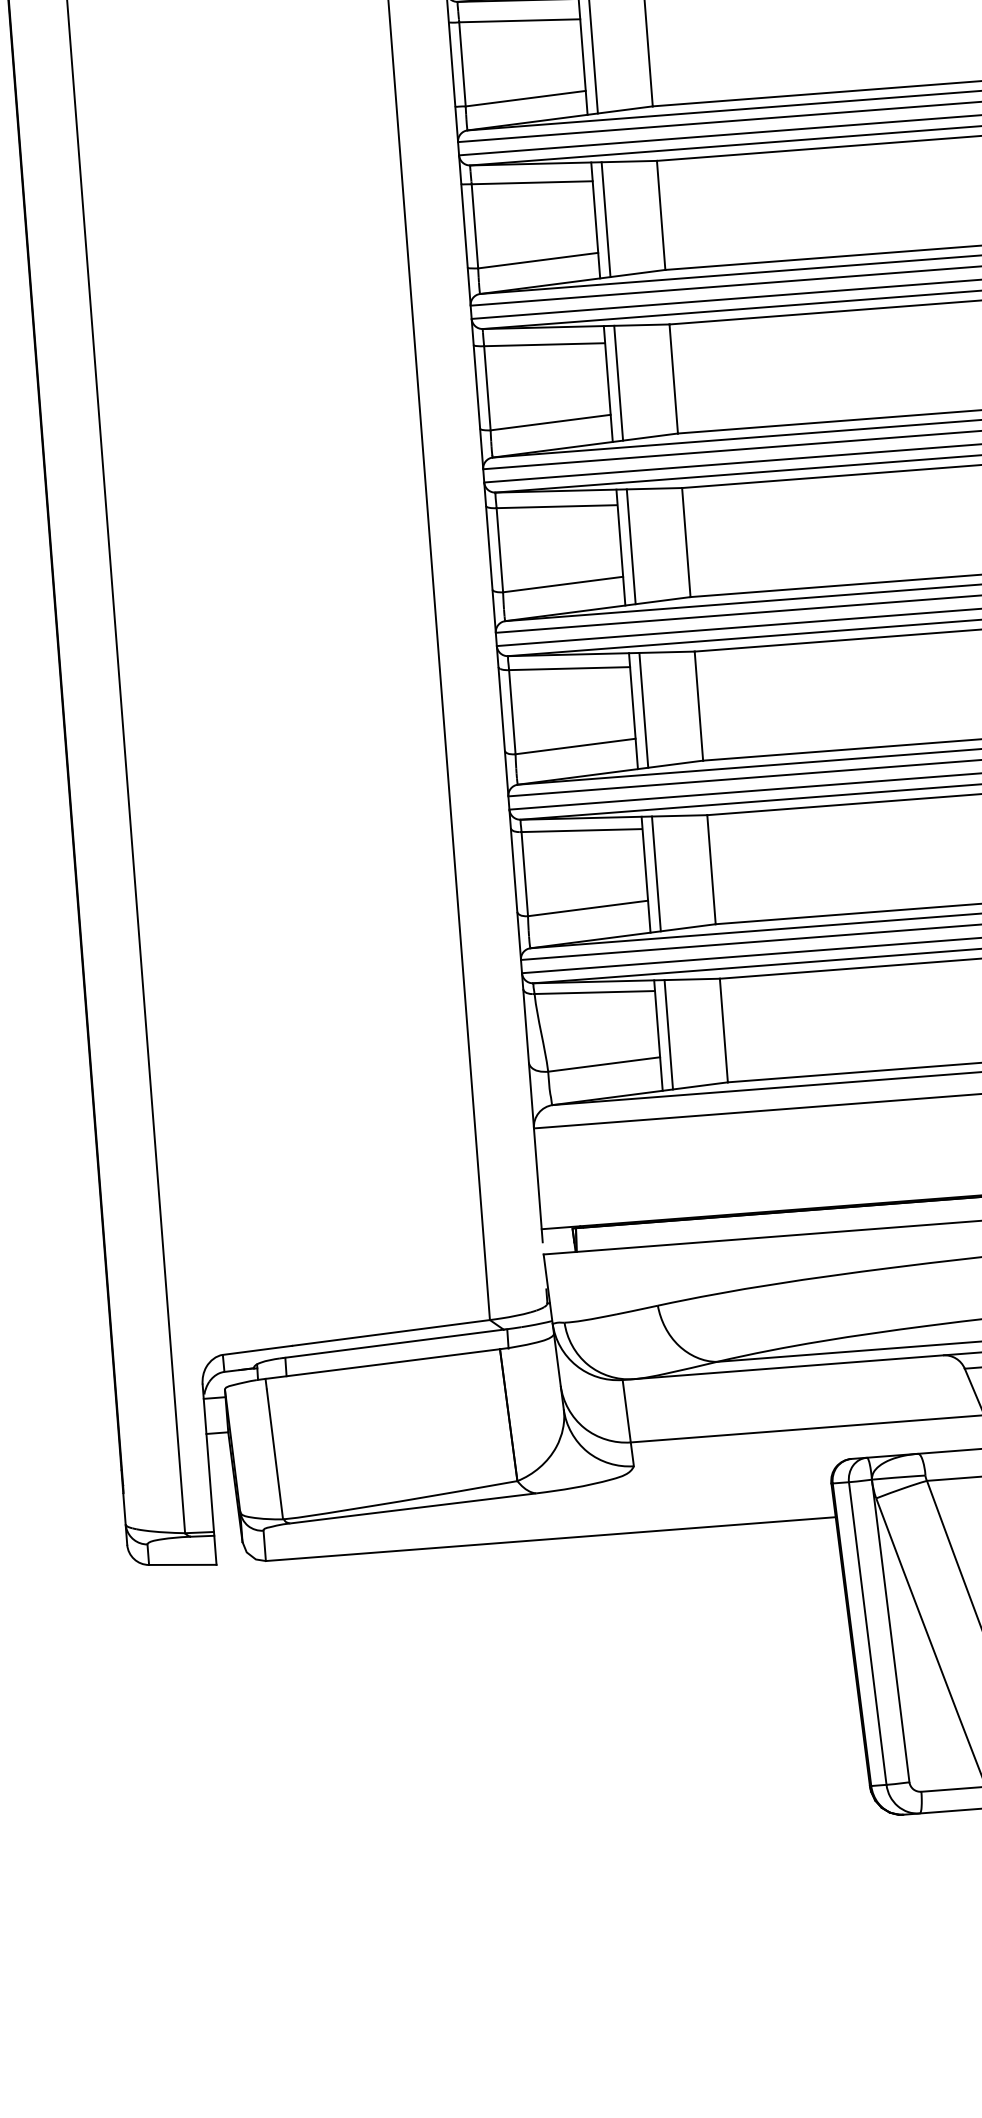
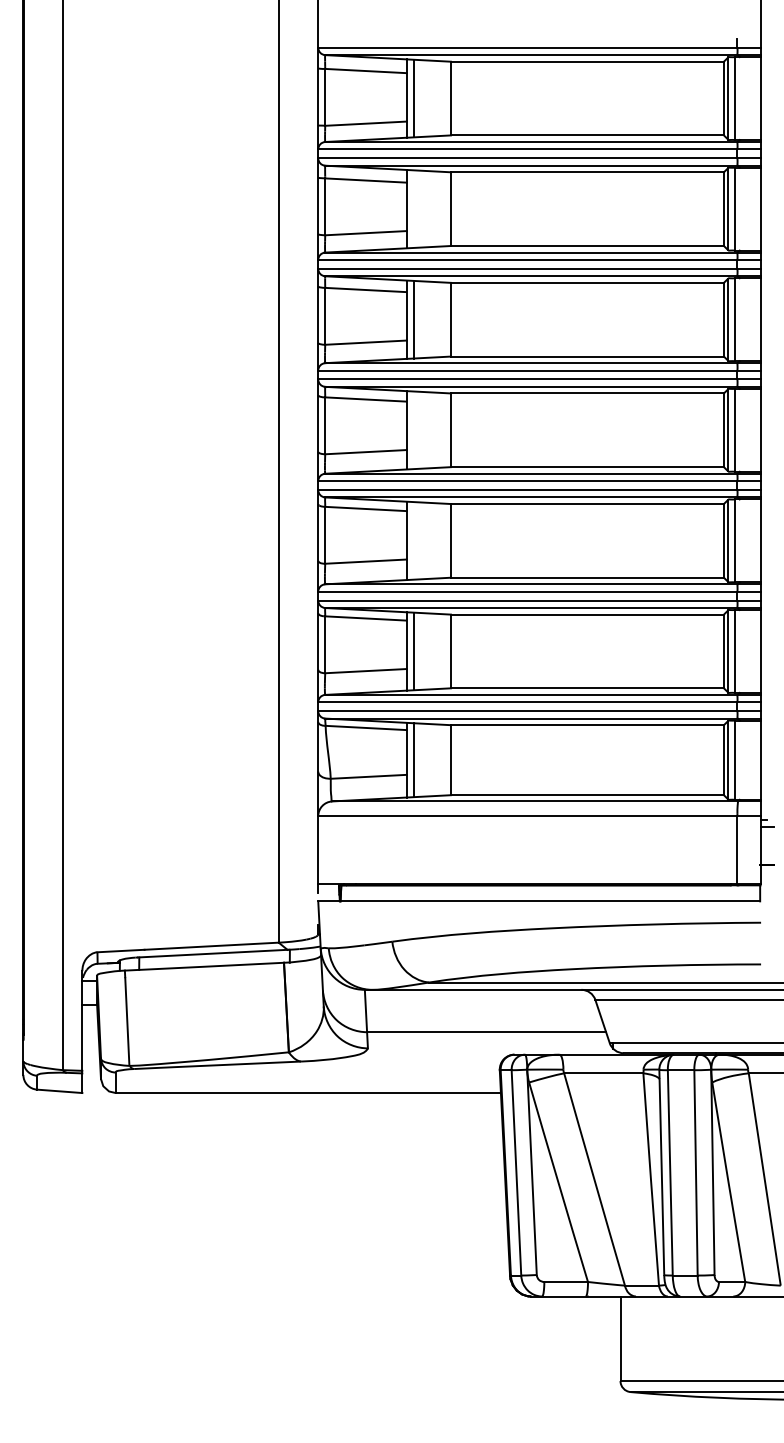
line: (605, 218) -> (413, 208), removed
line: (630, 547) -> (413, 430), removed
line: (643, 709) -> (413, 540), removed

